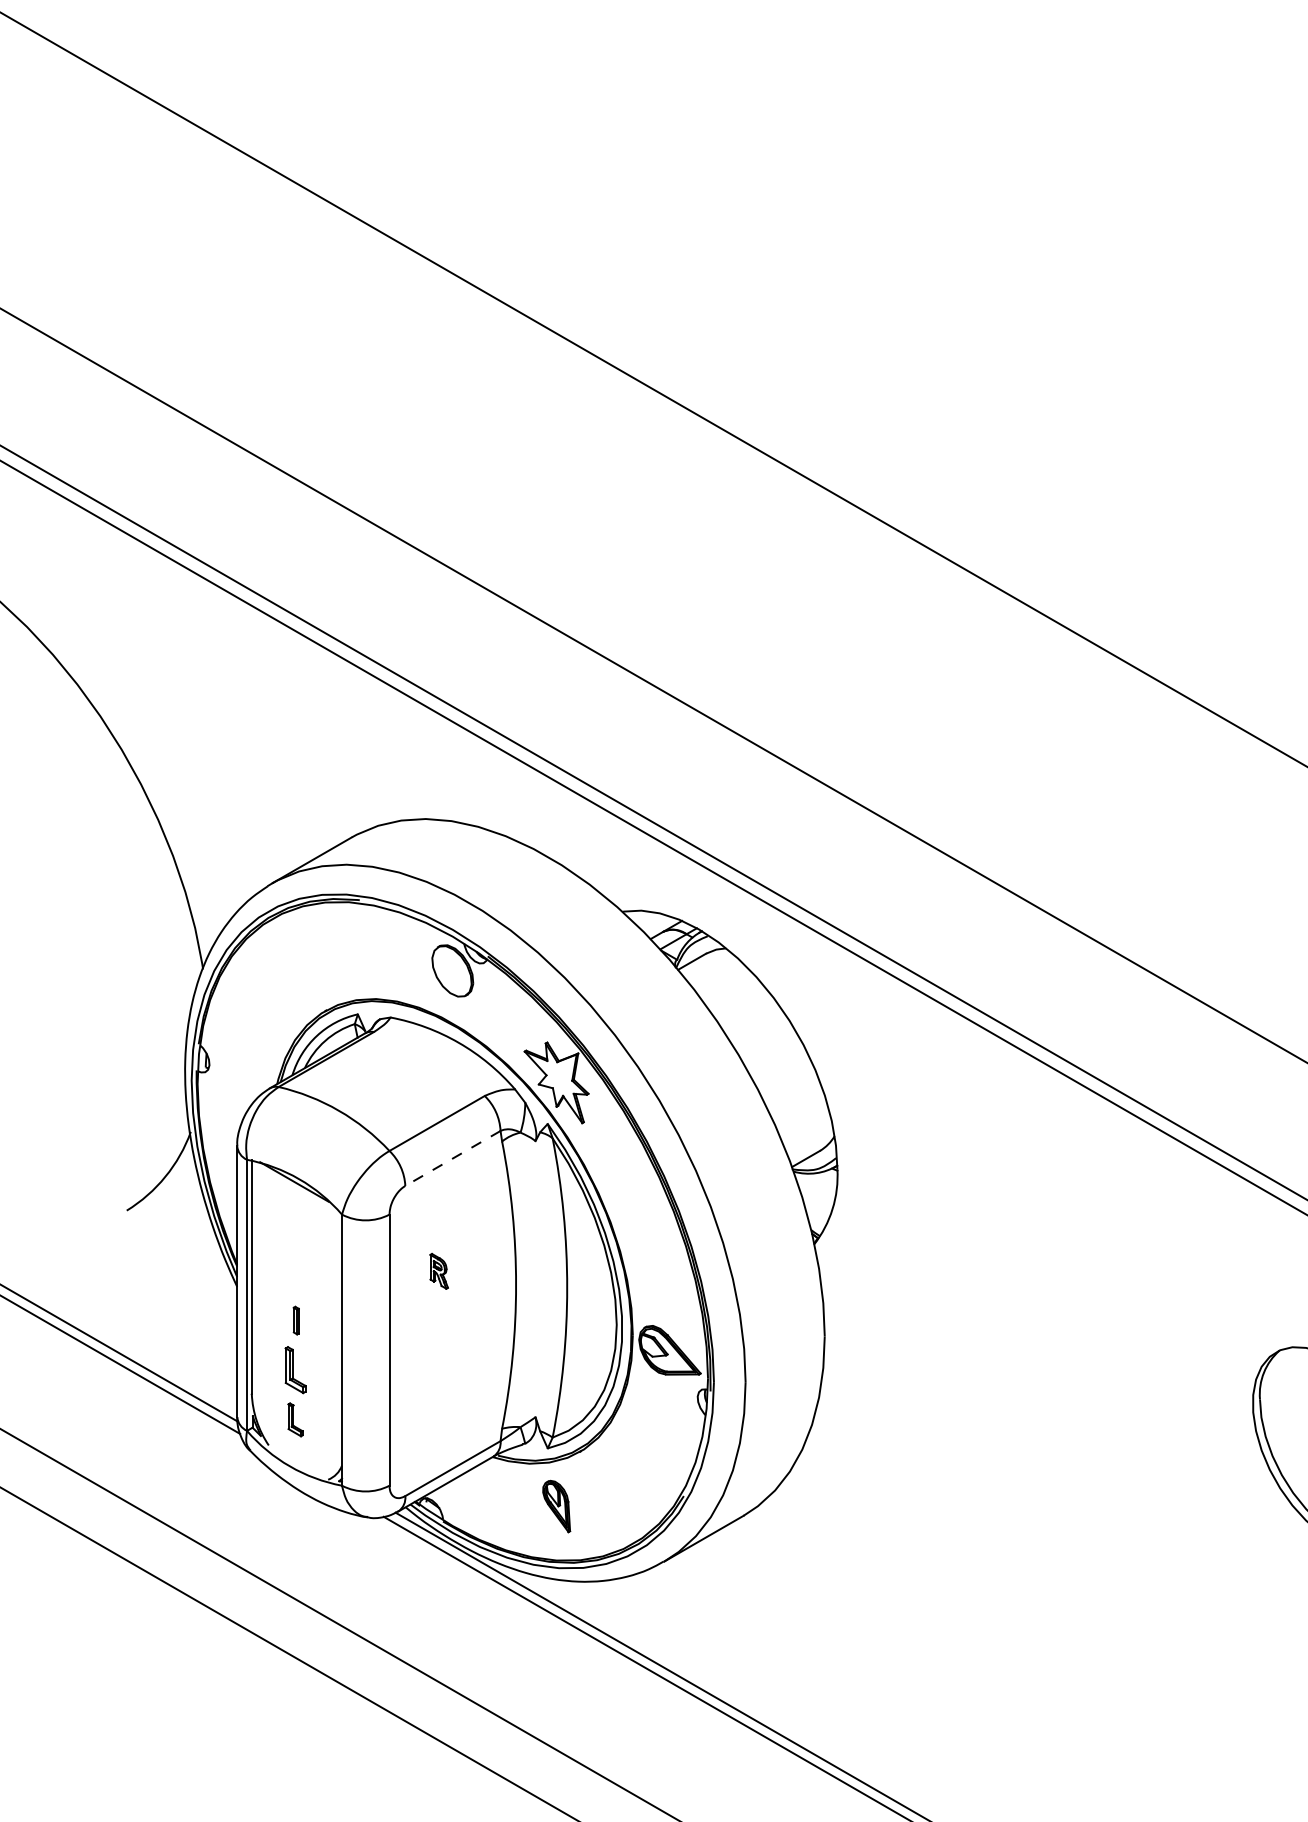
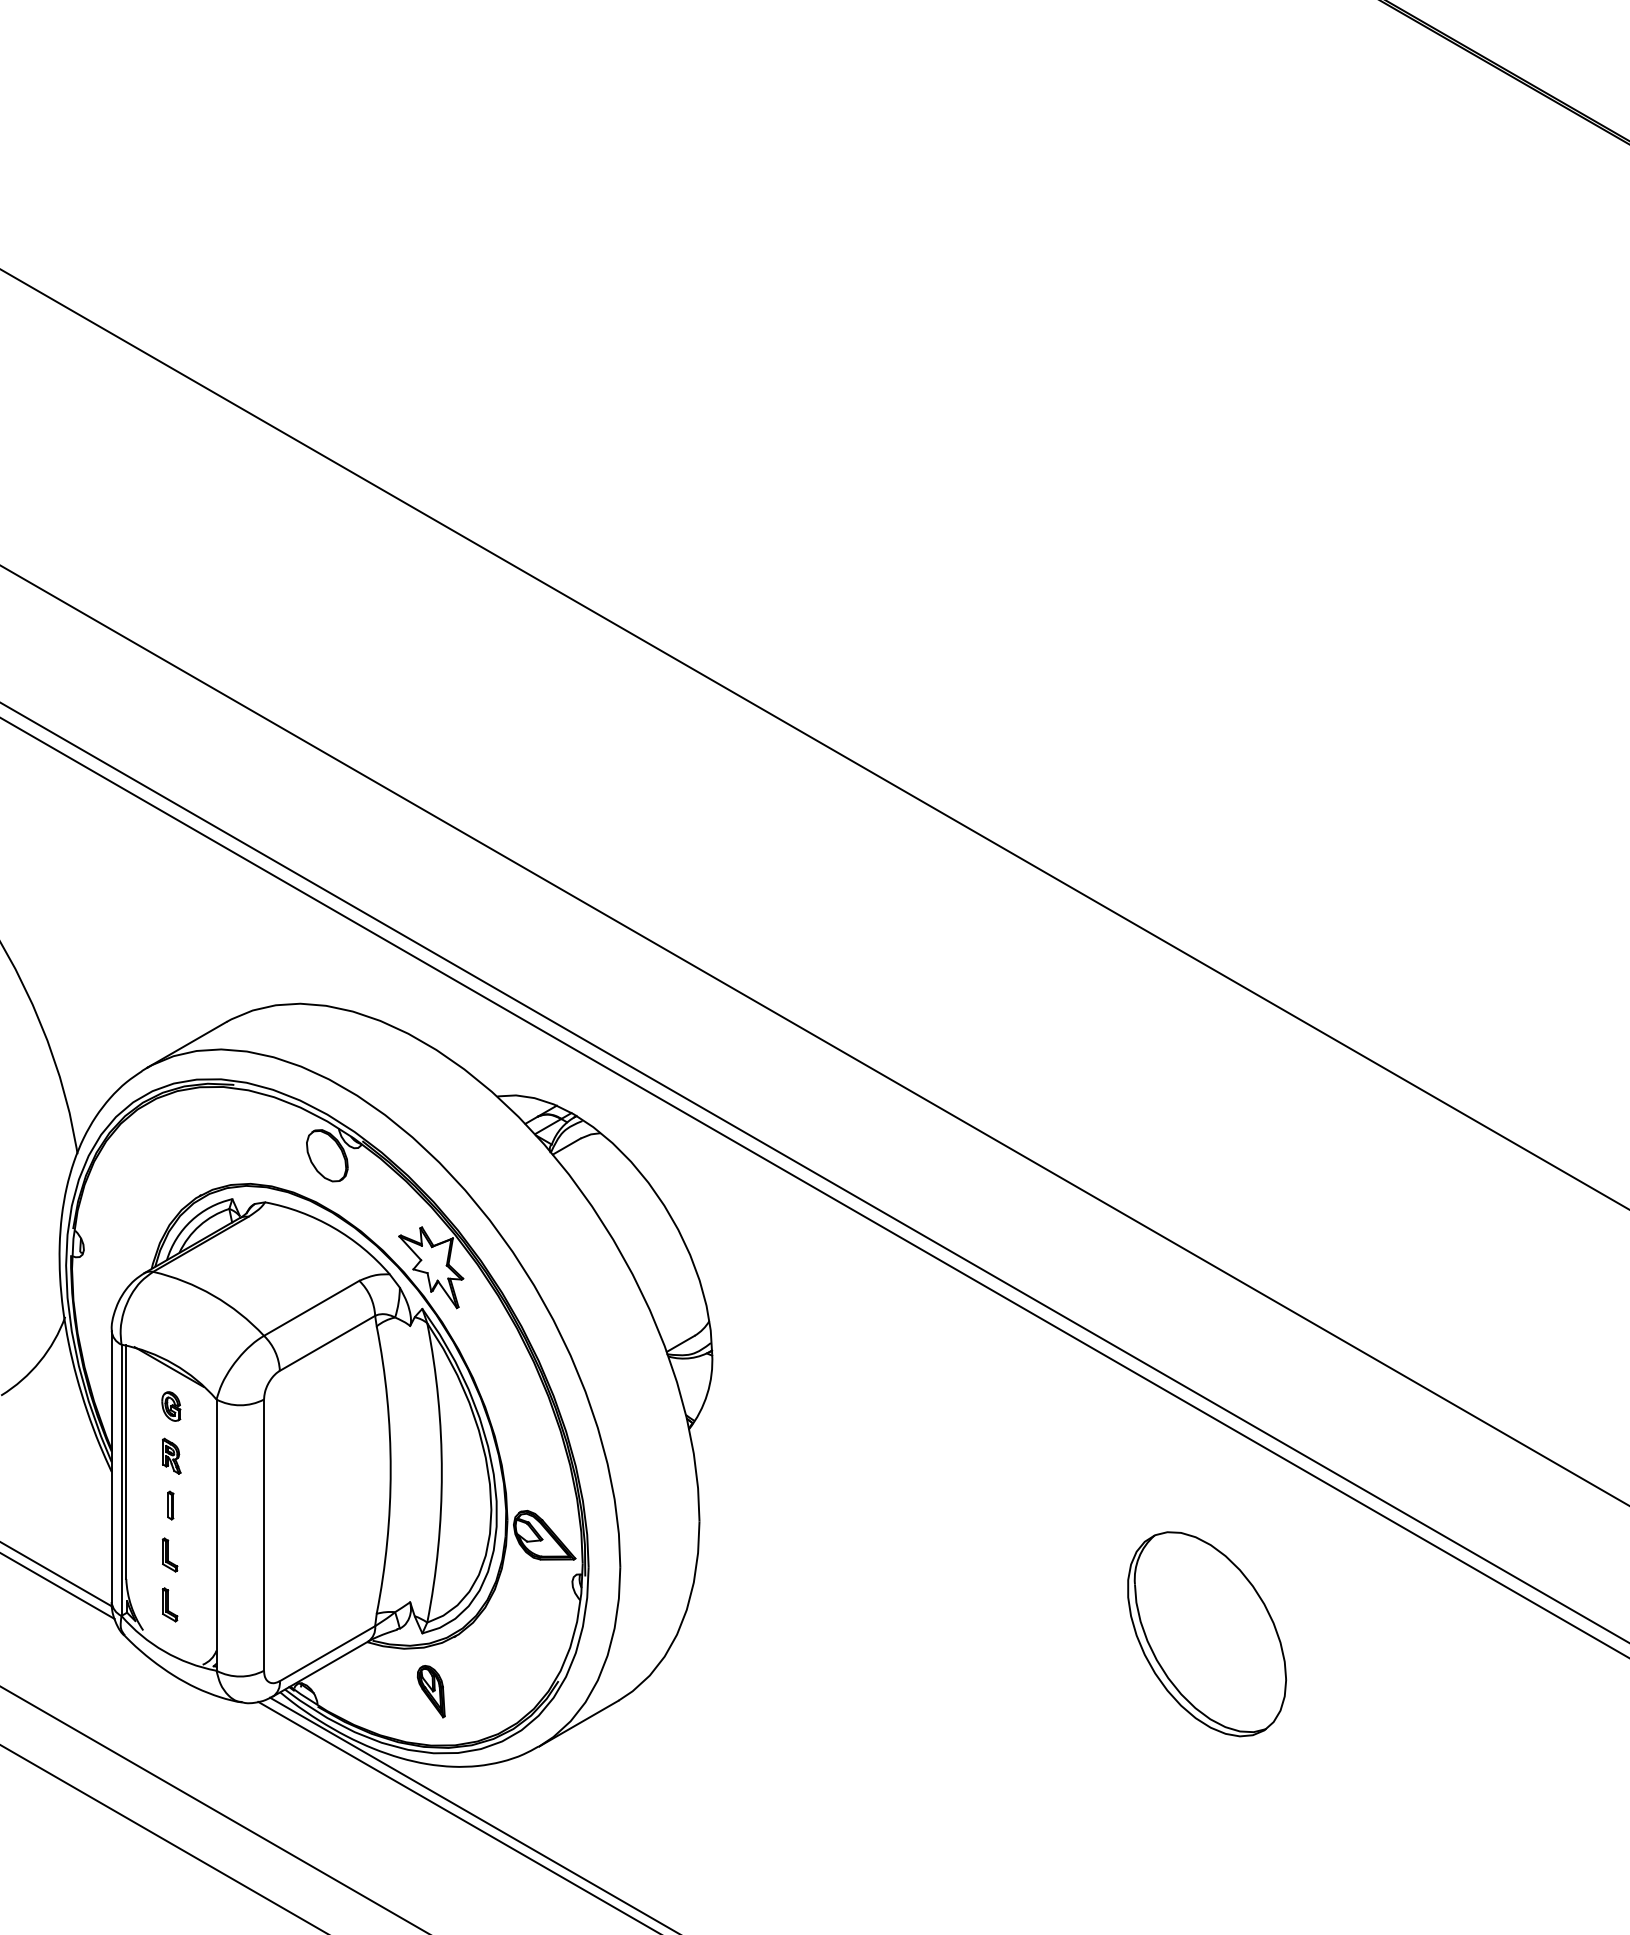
line: (452, 1158) -> (327, 1343), dashed -> solid
part: (297, 1221) -> (171, 1406), added
part: (438, 1270) -> (171, 1455), moved
part: (295, 1369) -> (169, 1554), size x0.71

